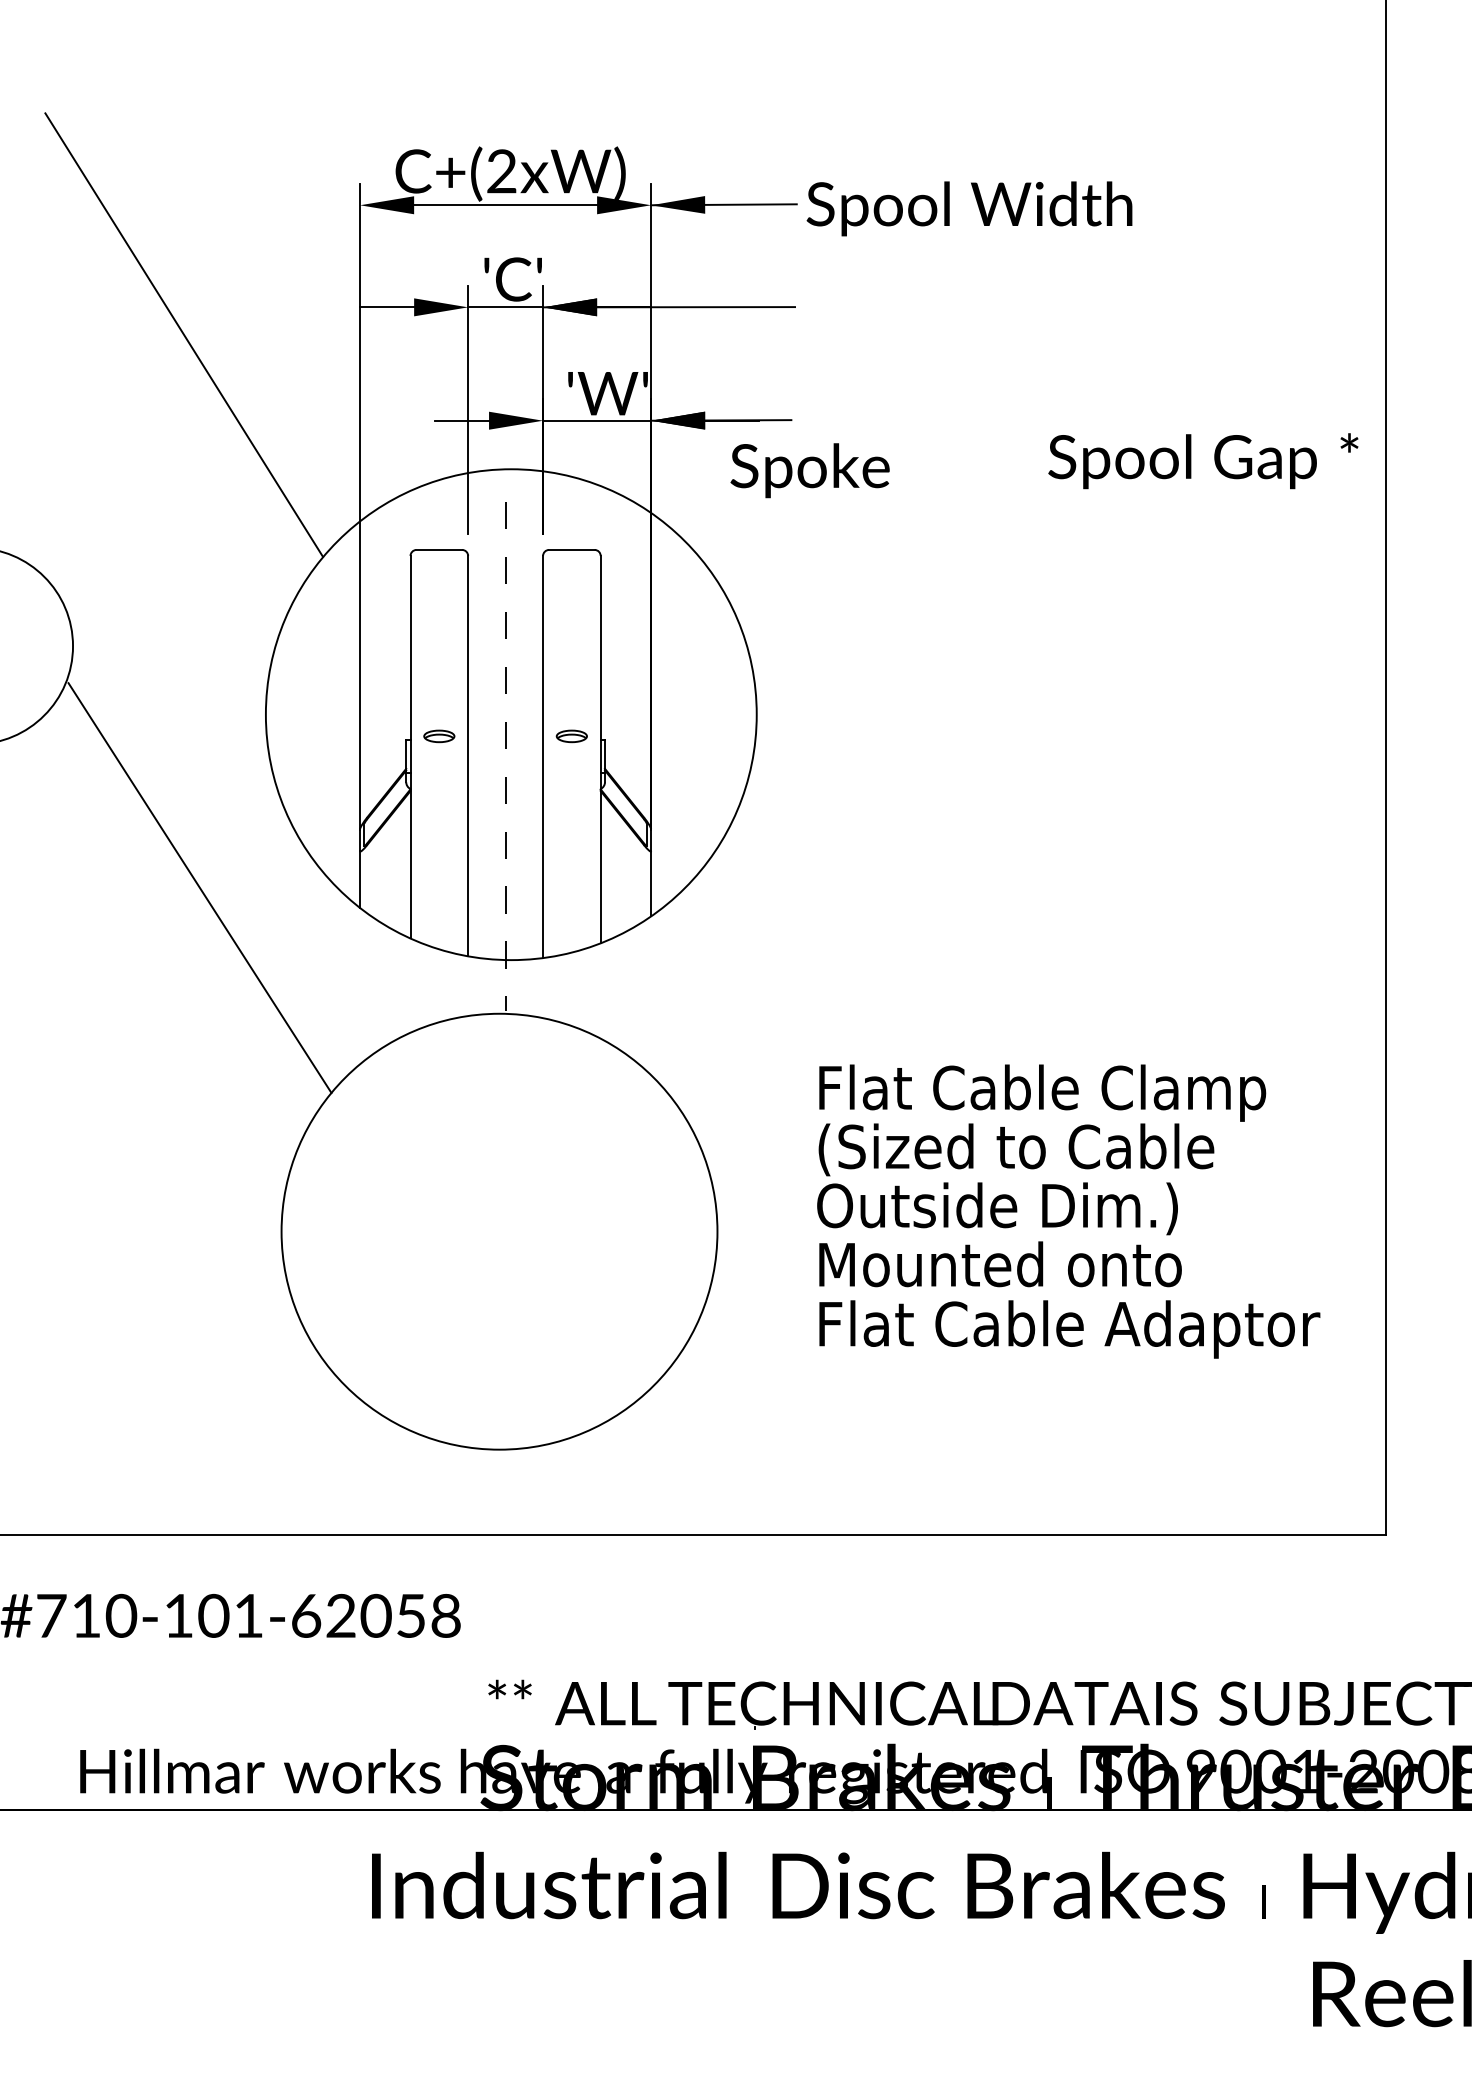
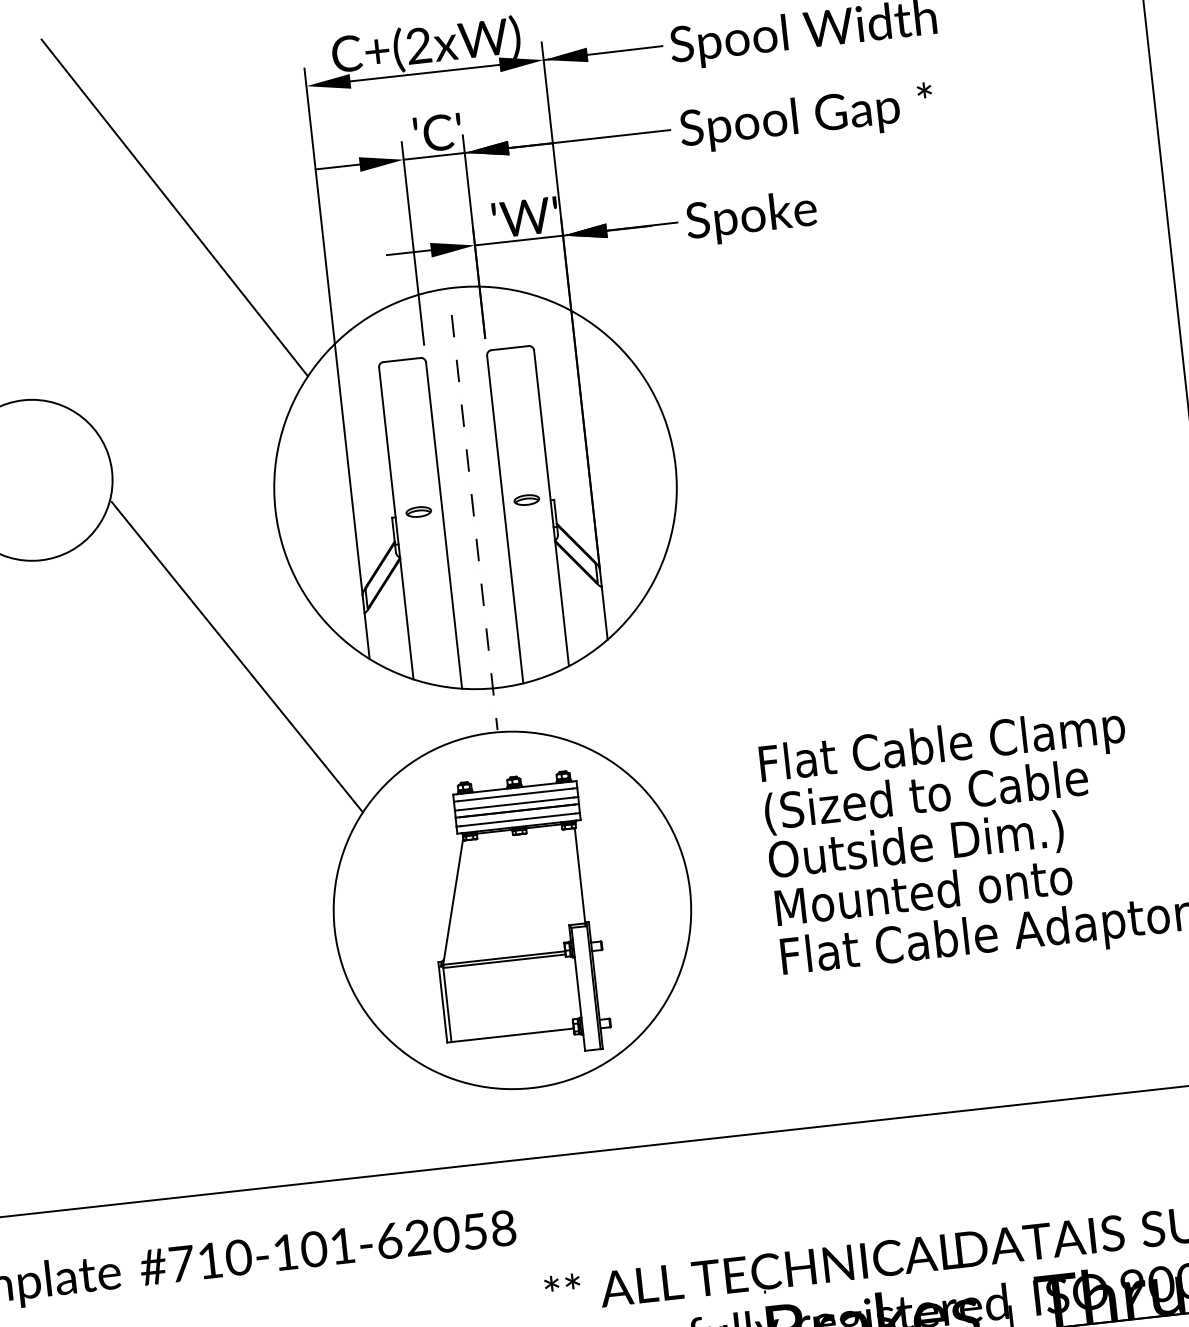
text: (1203, 461) -> (807, 118), moved
text: (809, 470) -> (751, 218), moved
part: (503, 1240) -> (516, 917), added

